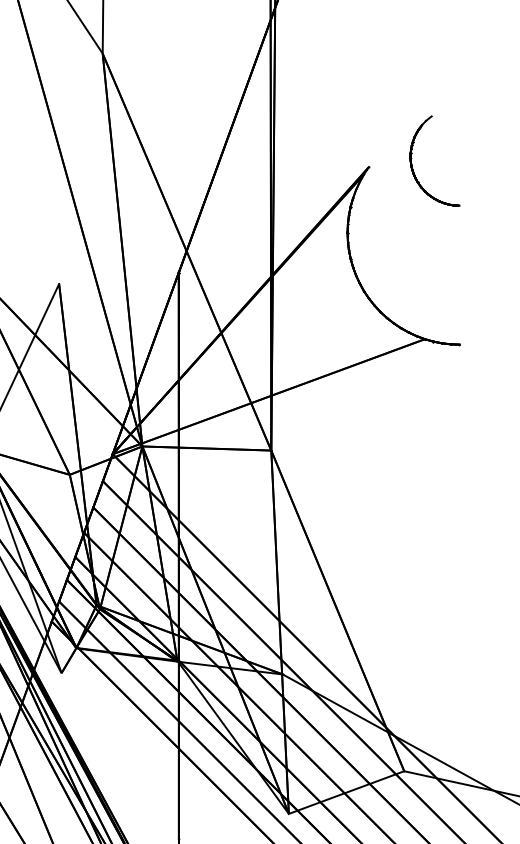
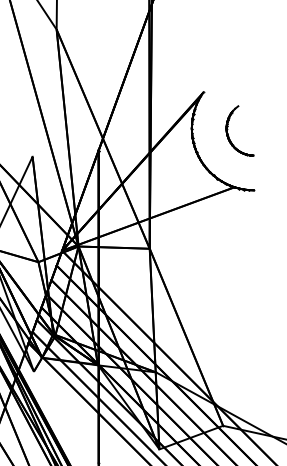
part: (413, 158) -> (228, 129), moved

